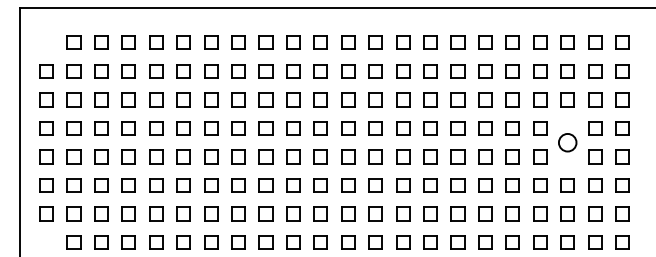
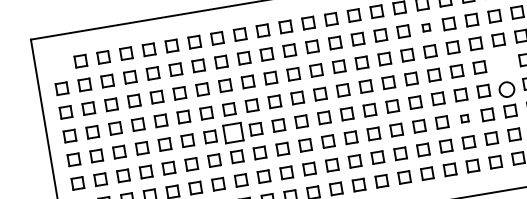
part: (485, 71) -> (426, 27), size x0.6
circle: (567, 142) -> (506, 89), moved
part: (238, 156) -> (233, 132), size x1.6
part: (512, 185) -> (464, 118), size x0.6

